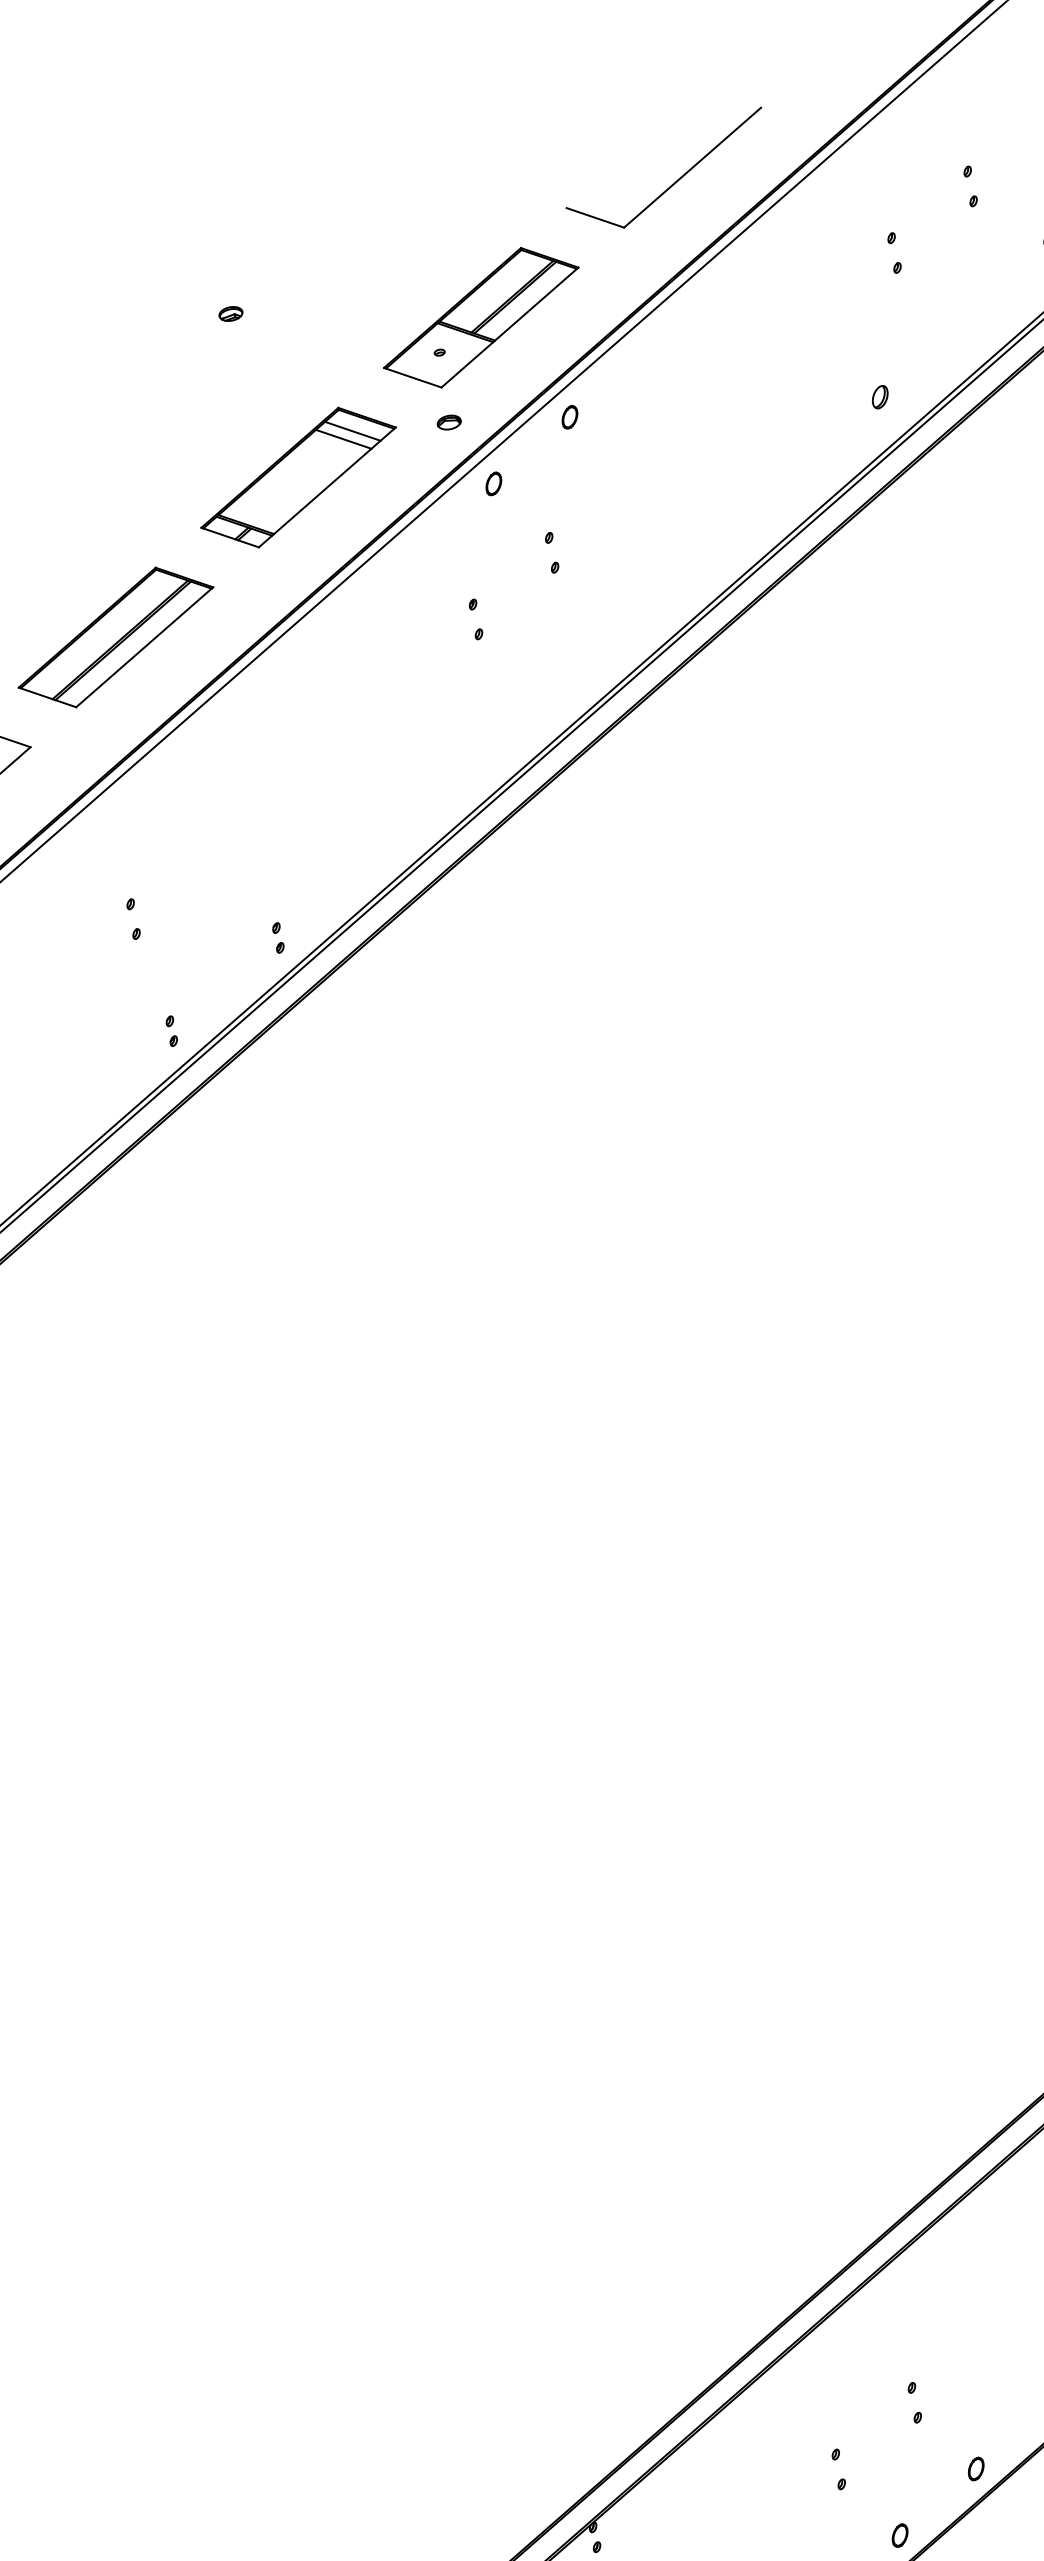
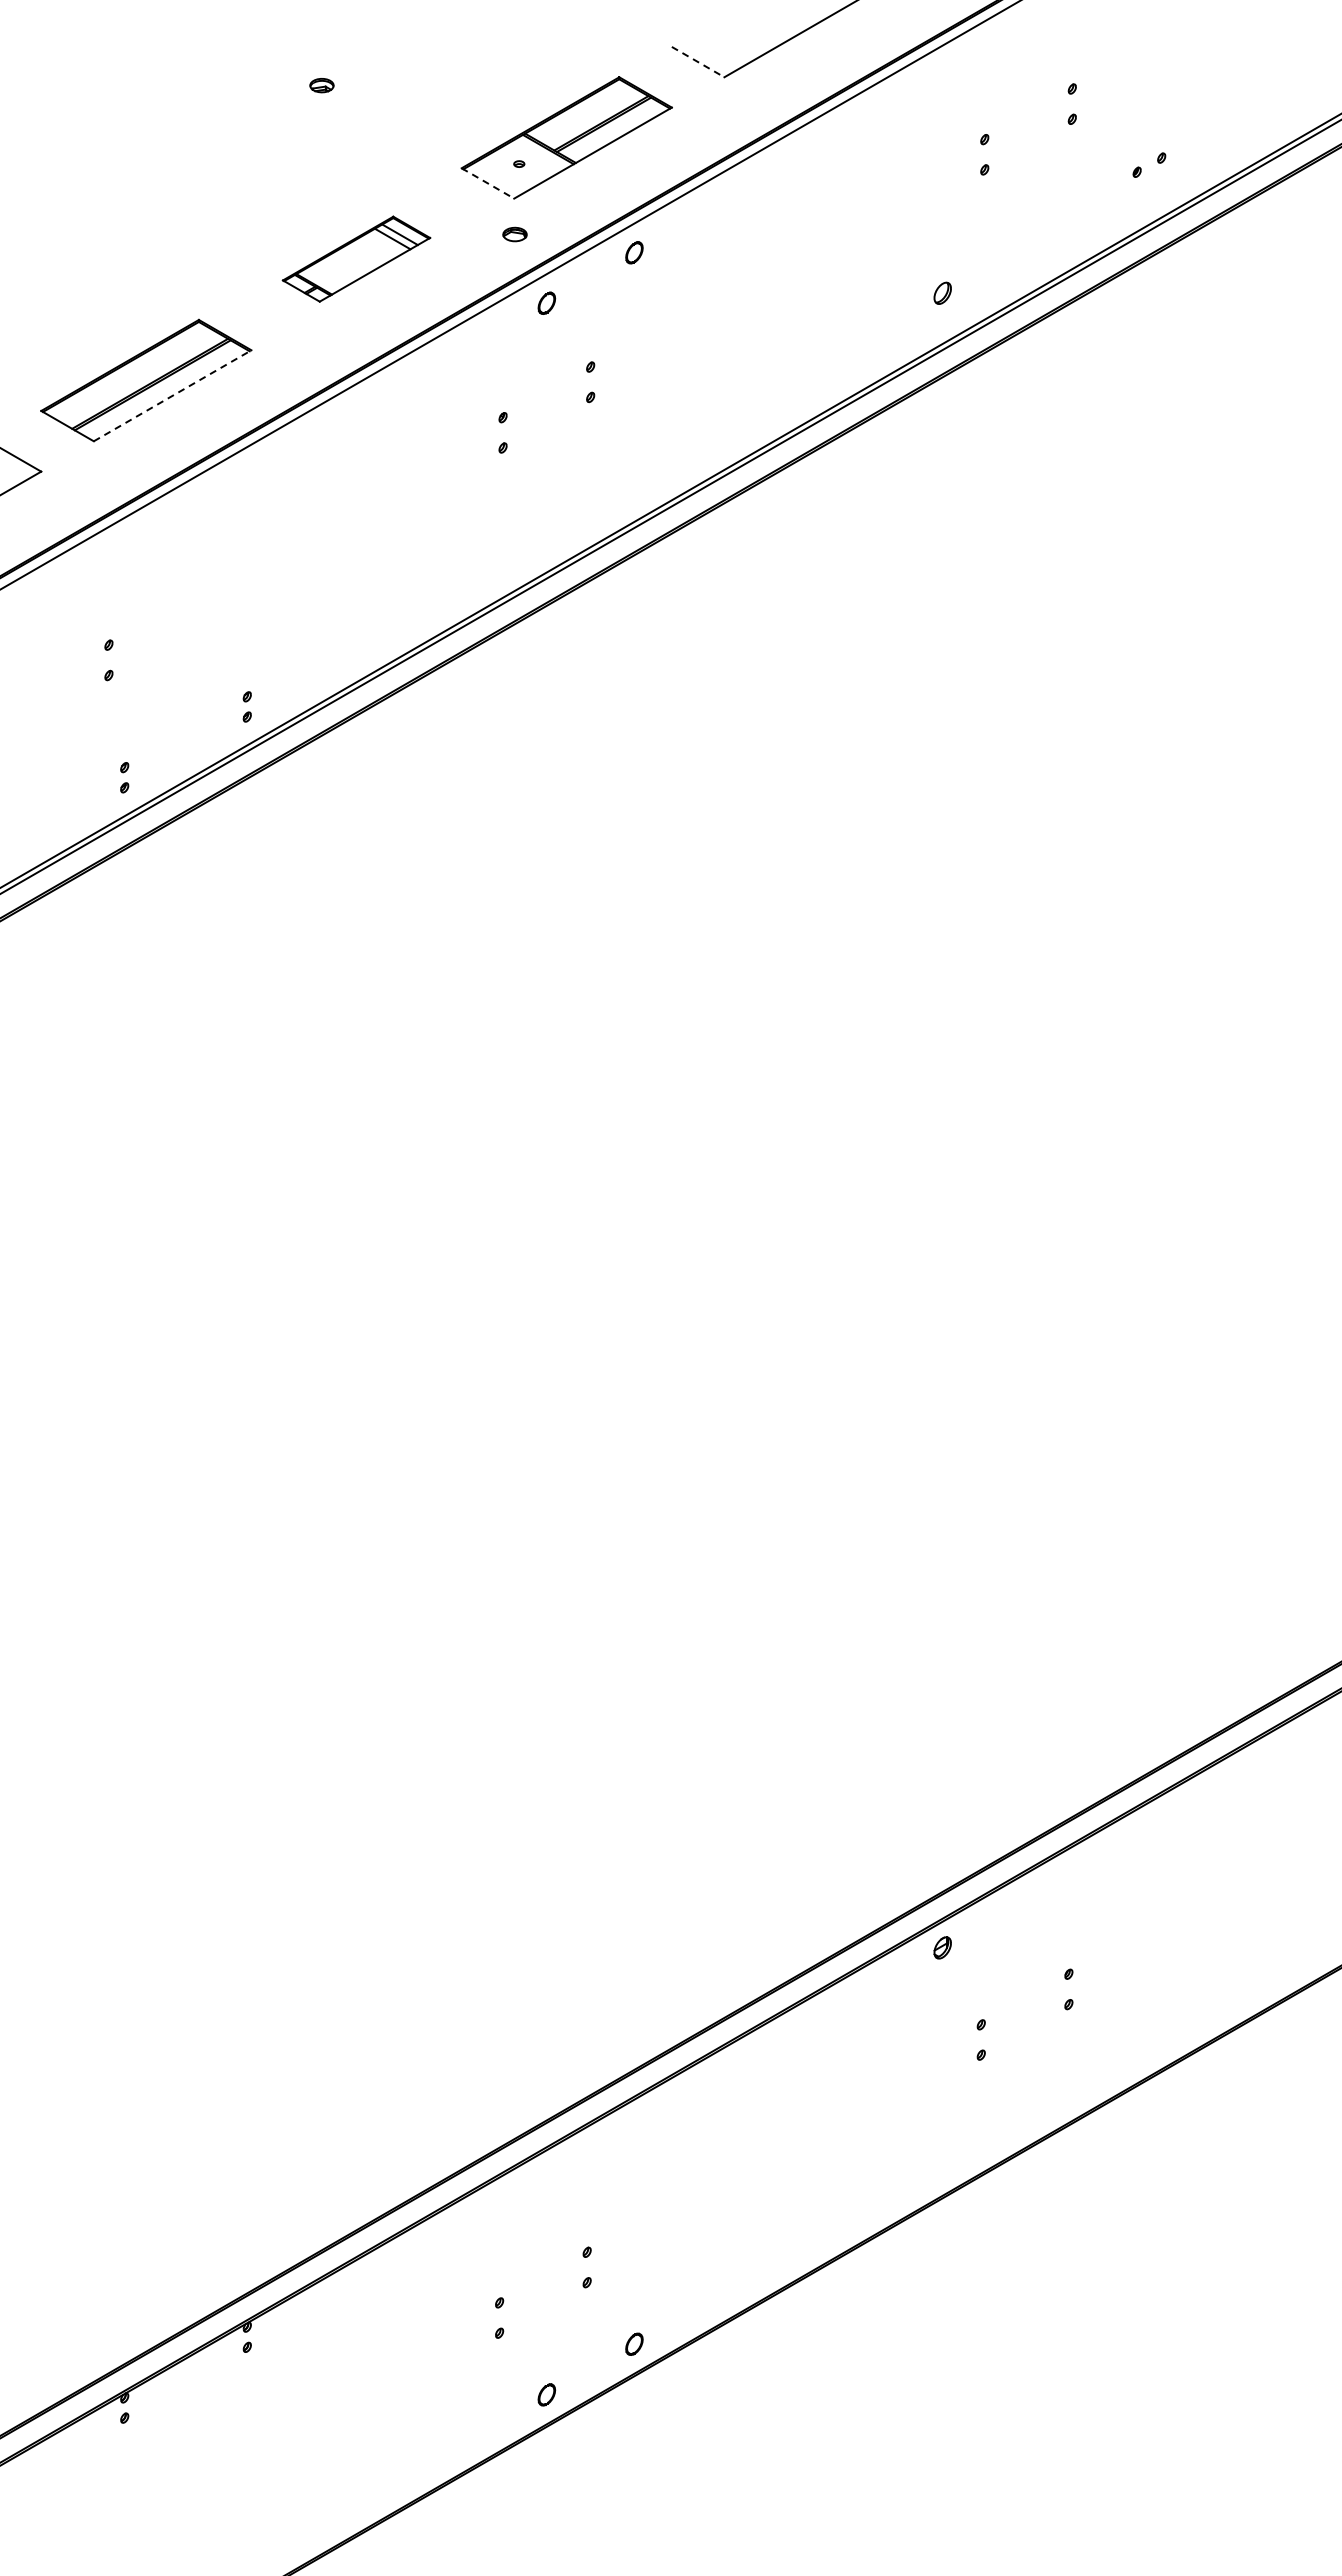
line: (595, 218) -> (698, 62), solid -> dashed
line: (413, 377) -> (488, 183), solid -> dashed
part: (298, 476) -> (356, 258), size x0.7
line: (145, 646) -> (173, 395), solid -> dashed

